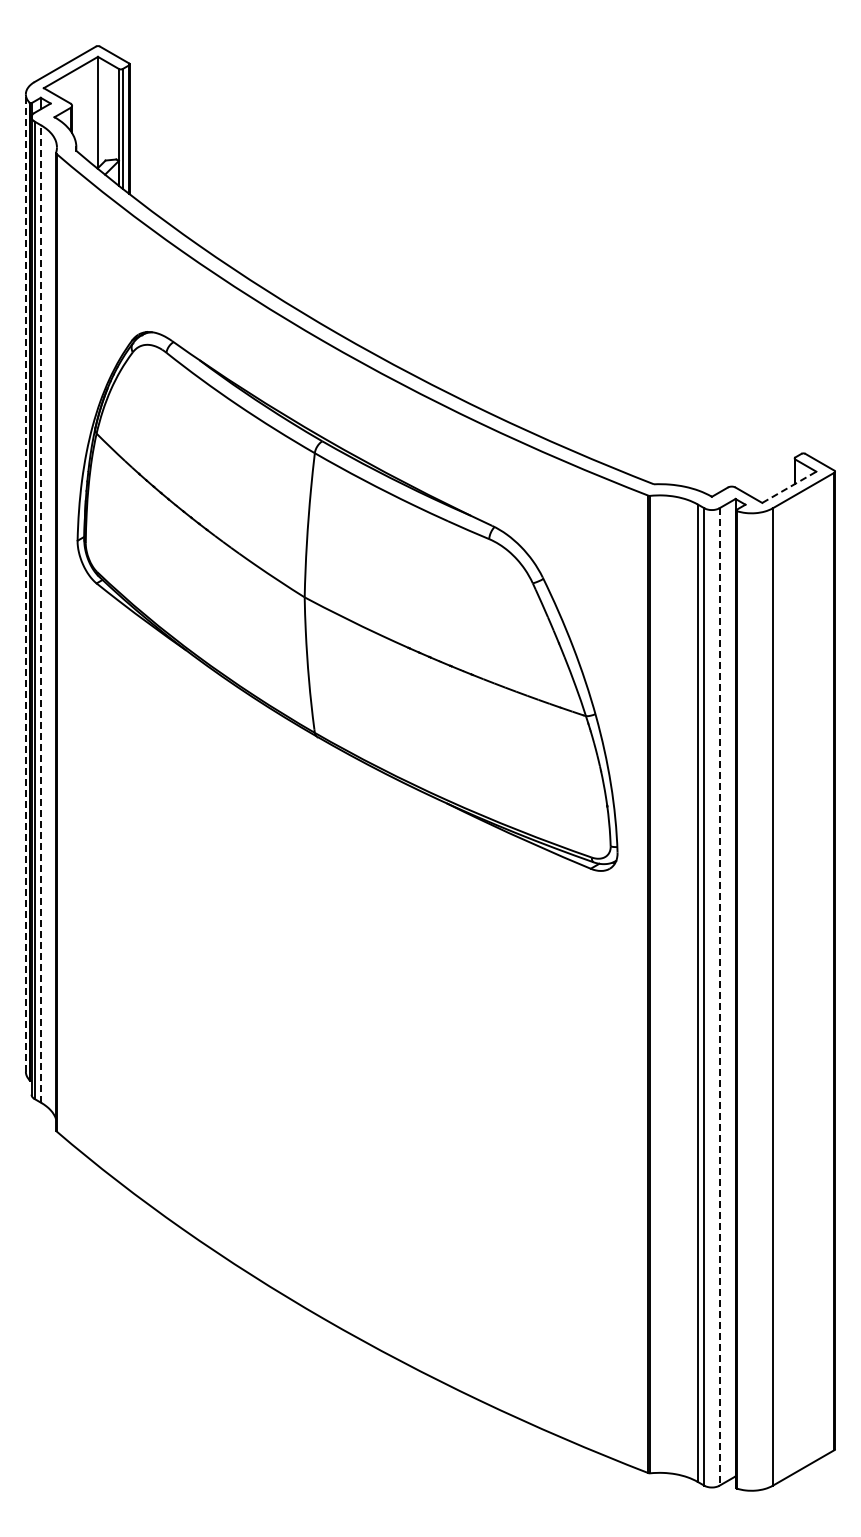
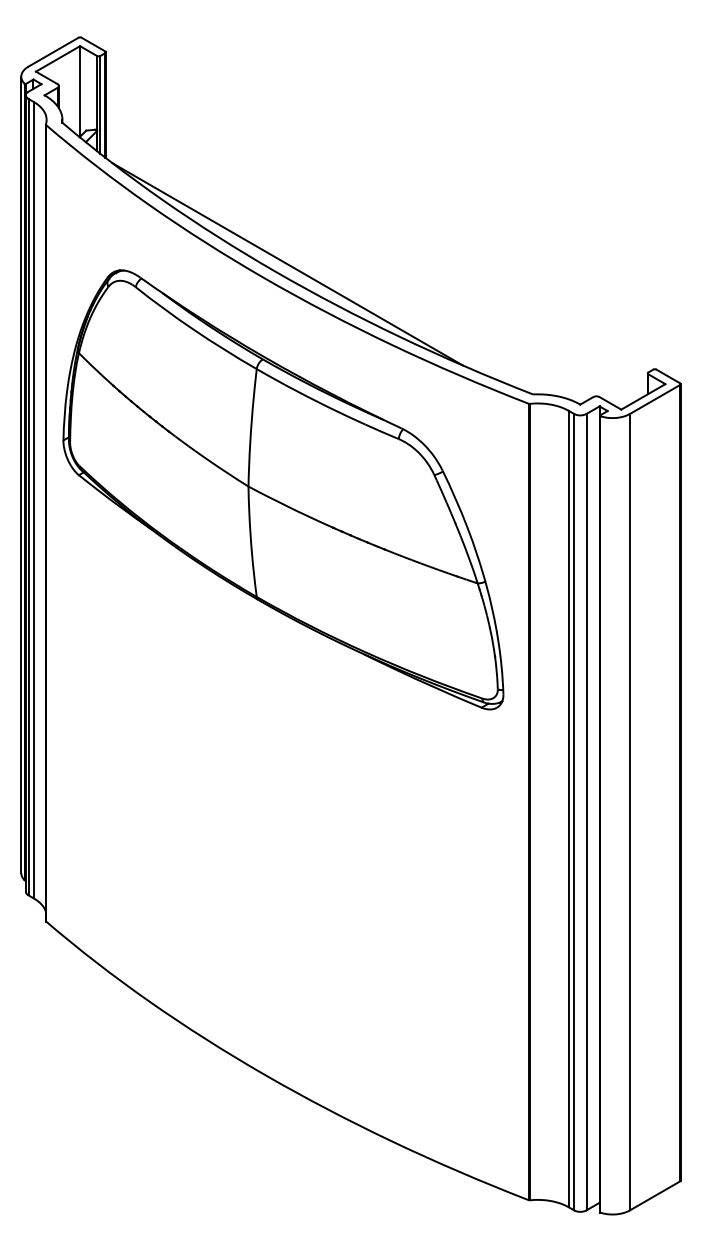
line: (352, 324) -> (287, 264), added
line: (789, 487) -> (643, 397), dashed -> solid
line: (25, 583) -> (21, 475), dashed -> solid
line: (41, 614) -> (34, 500), dashed -> solid
line: (719, 996) -> (586, 811), dashed -> solid

